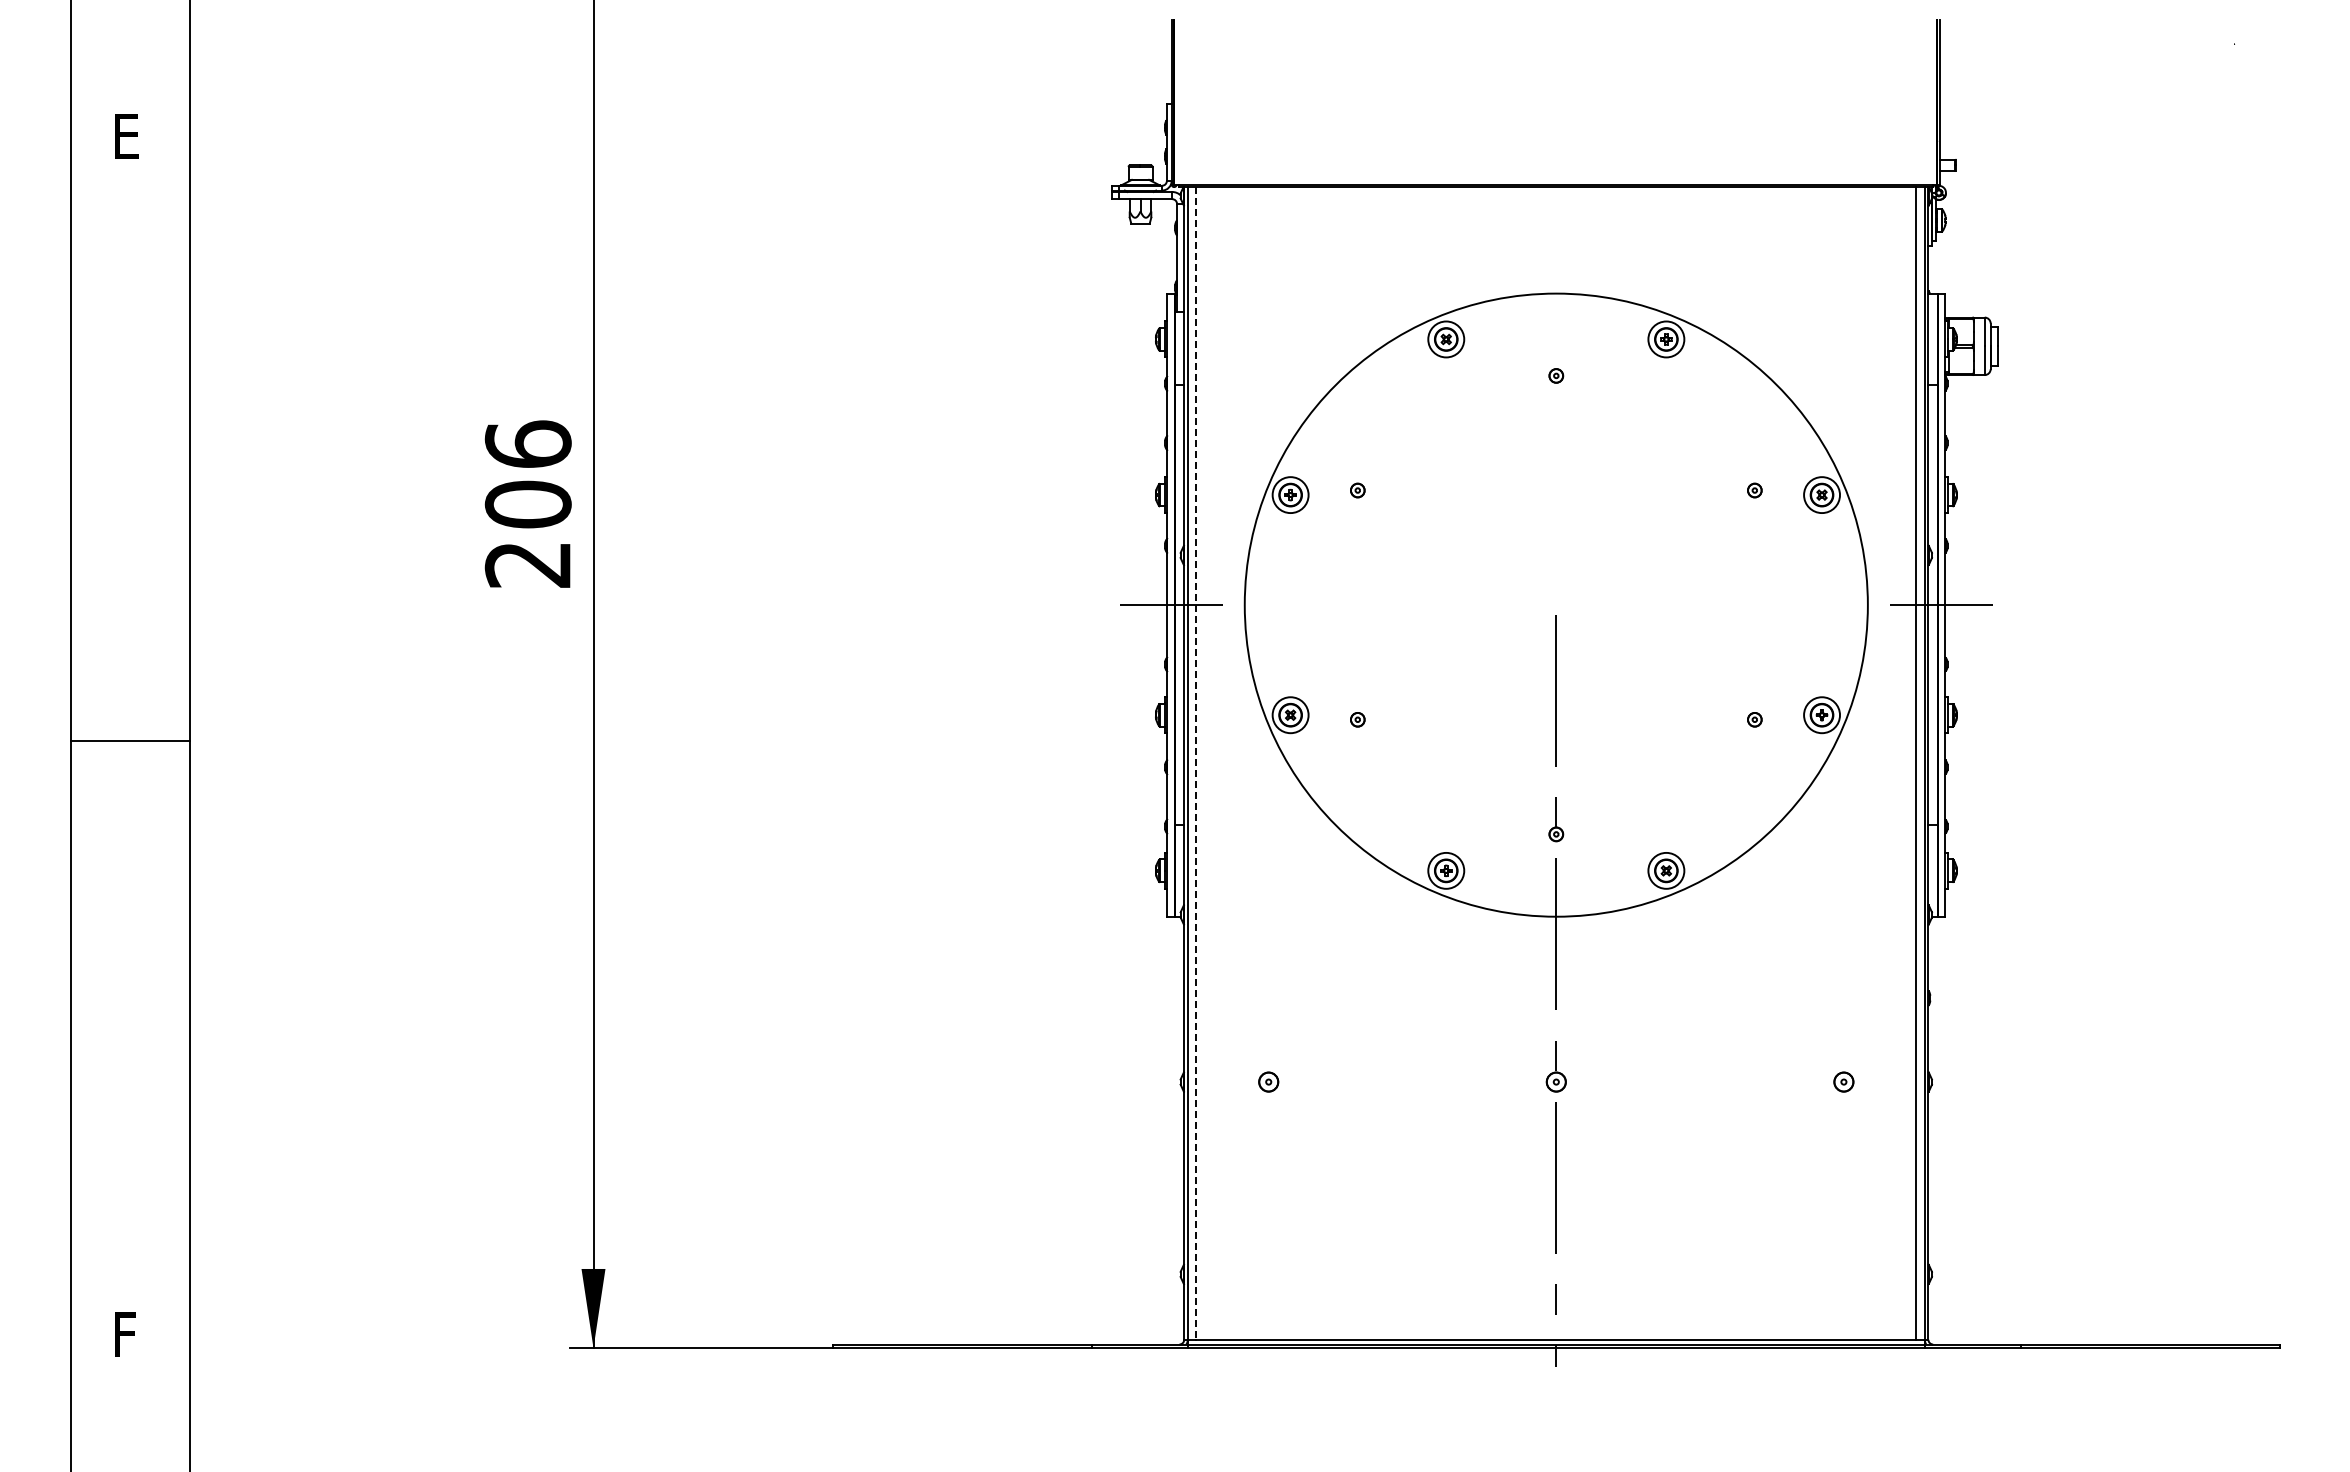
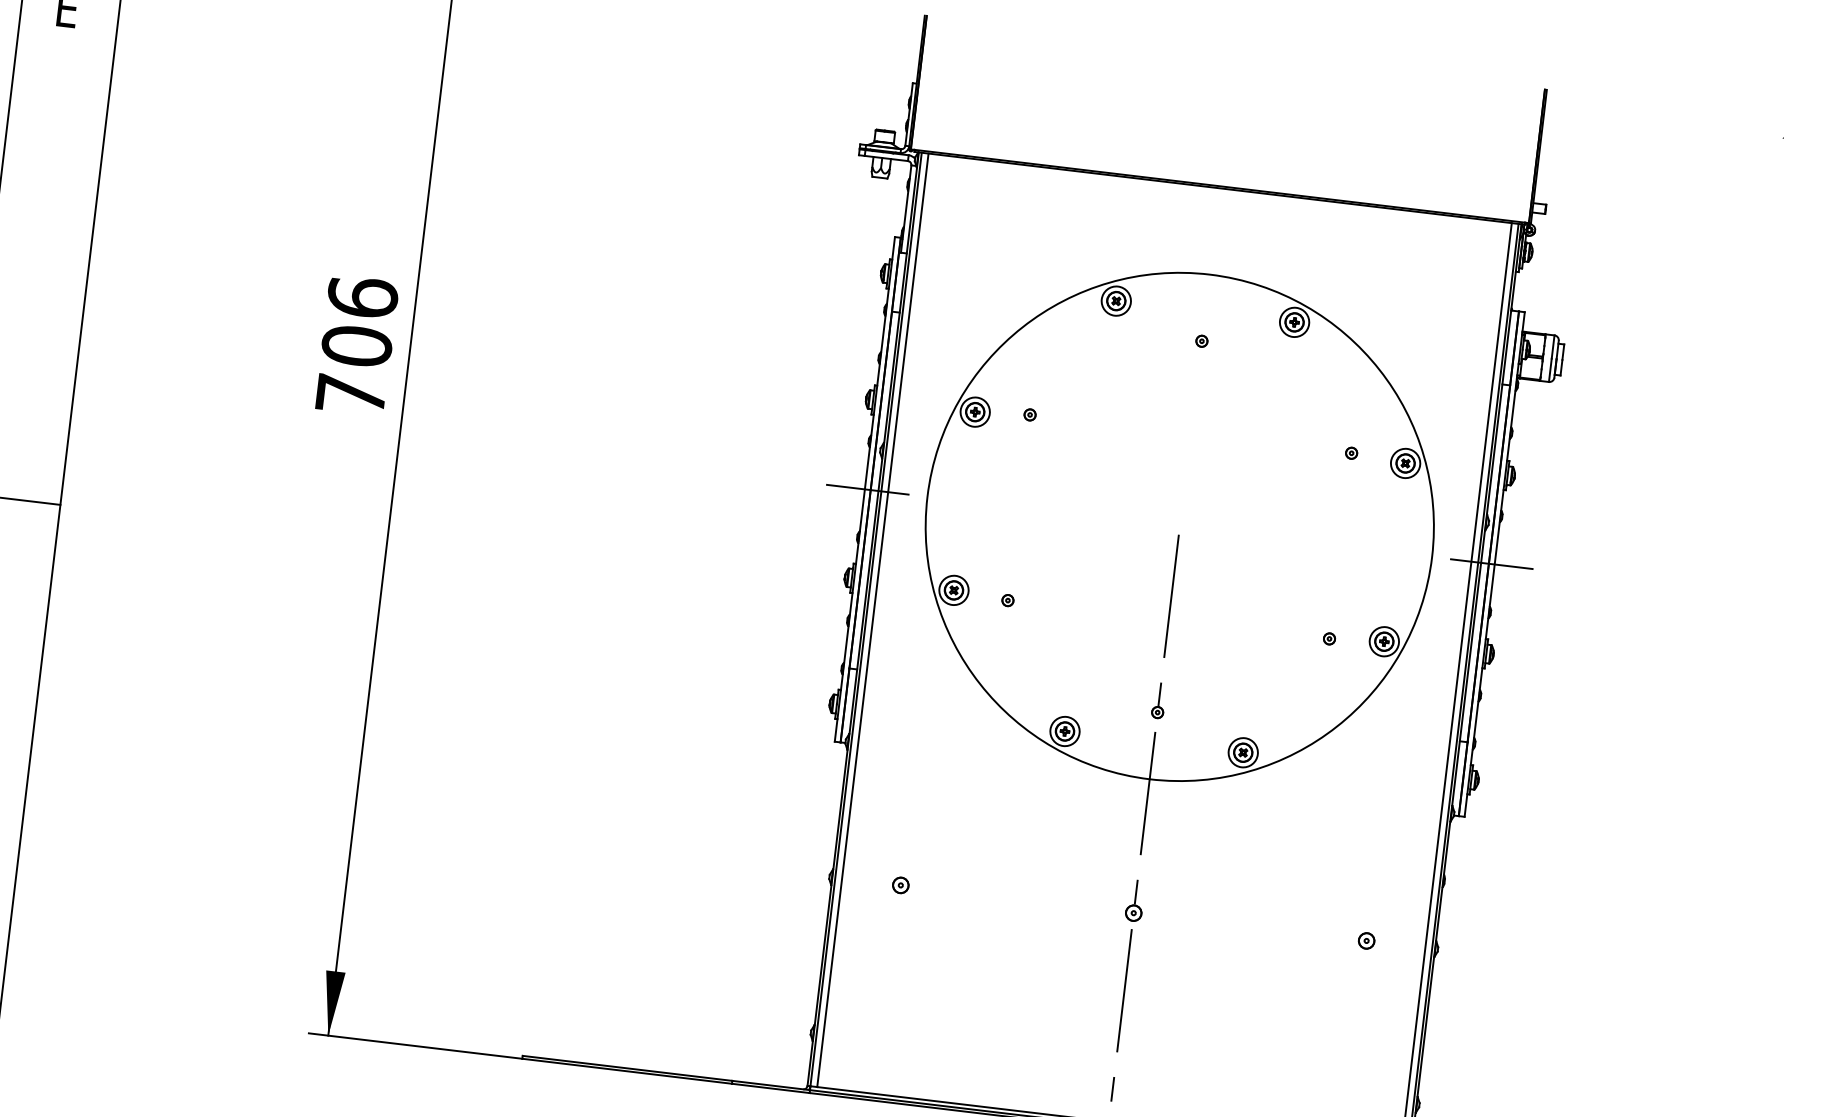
text: (527, 564) -> (350, 394), 206 -> 706
line: (1196, 763) -> (873, 620), dashed -> solid

